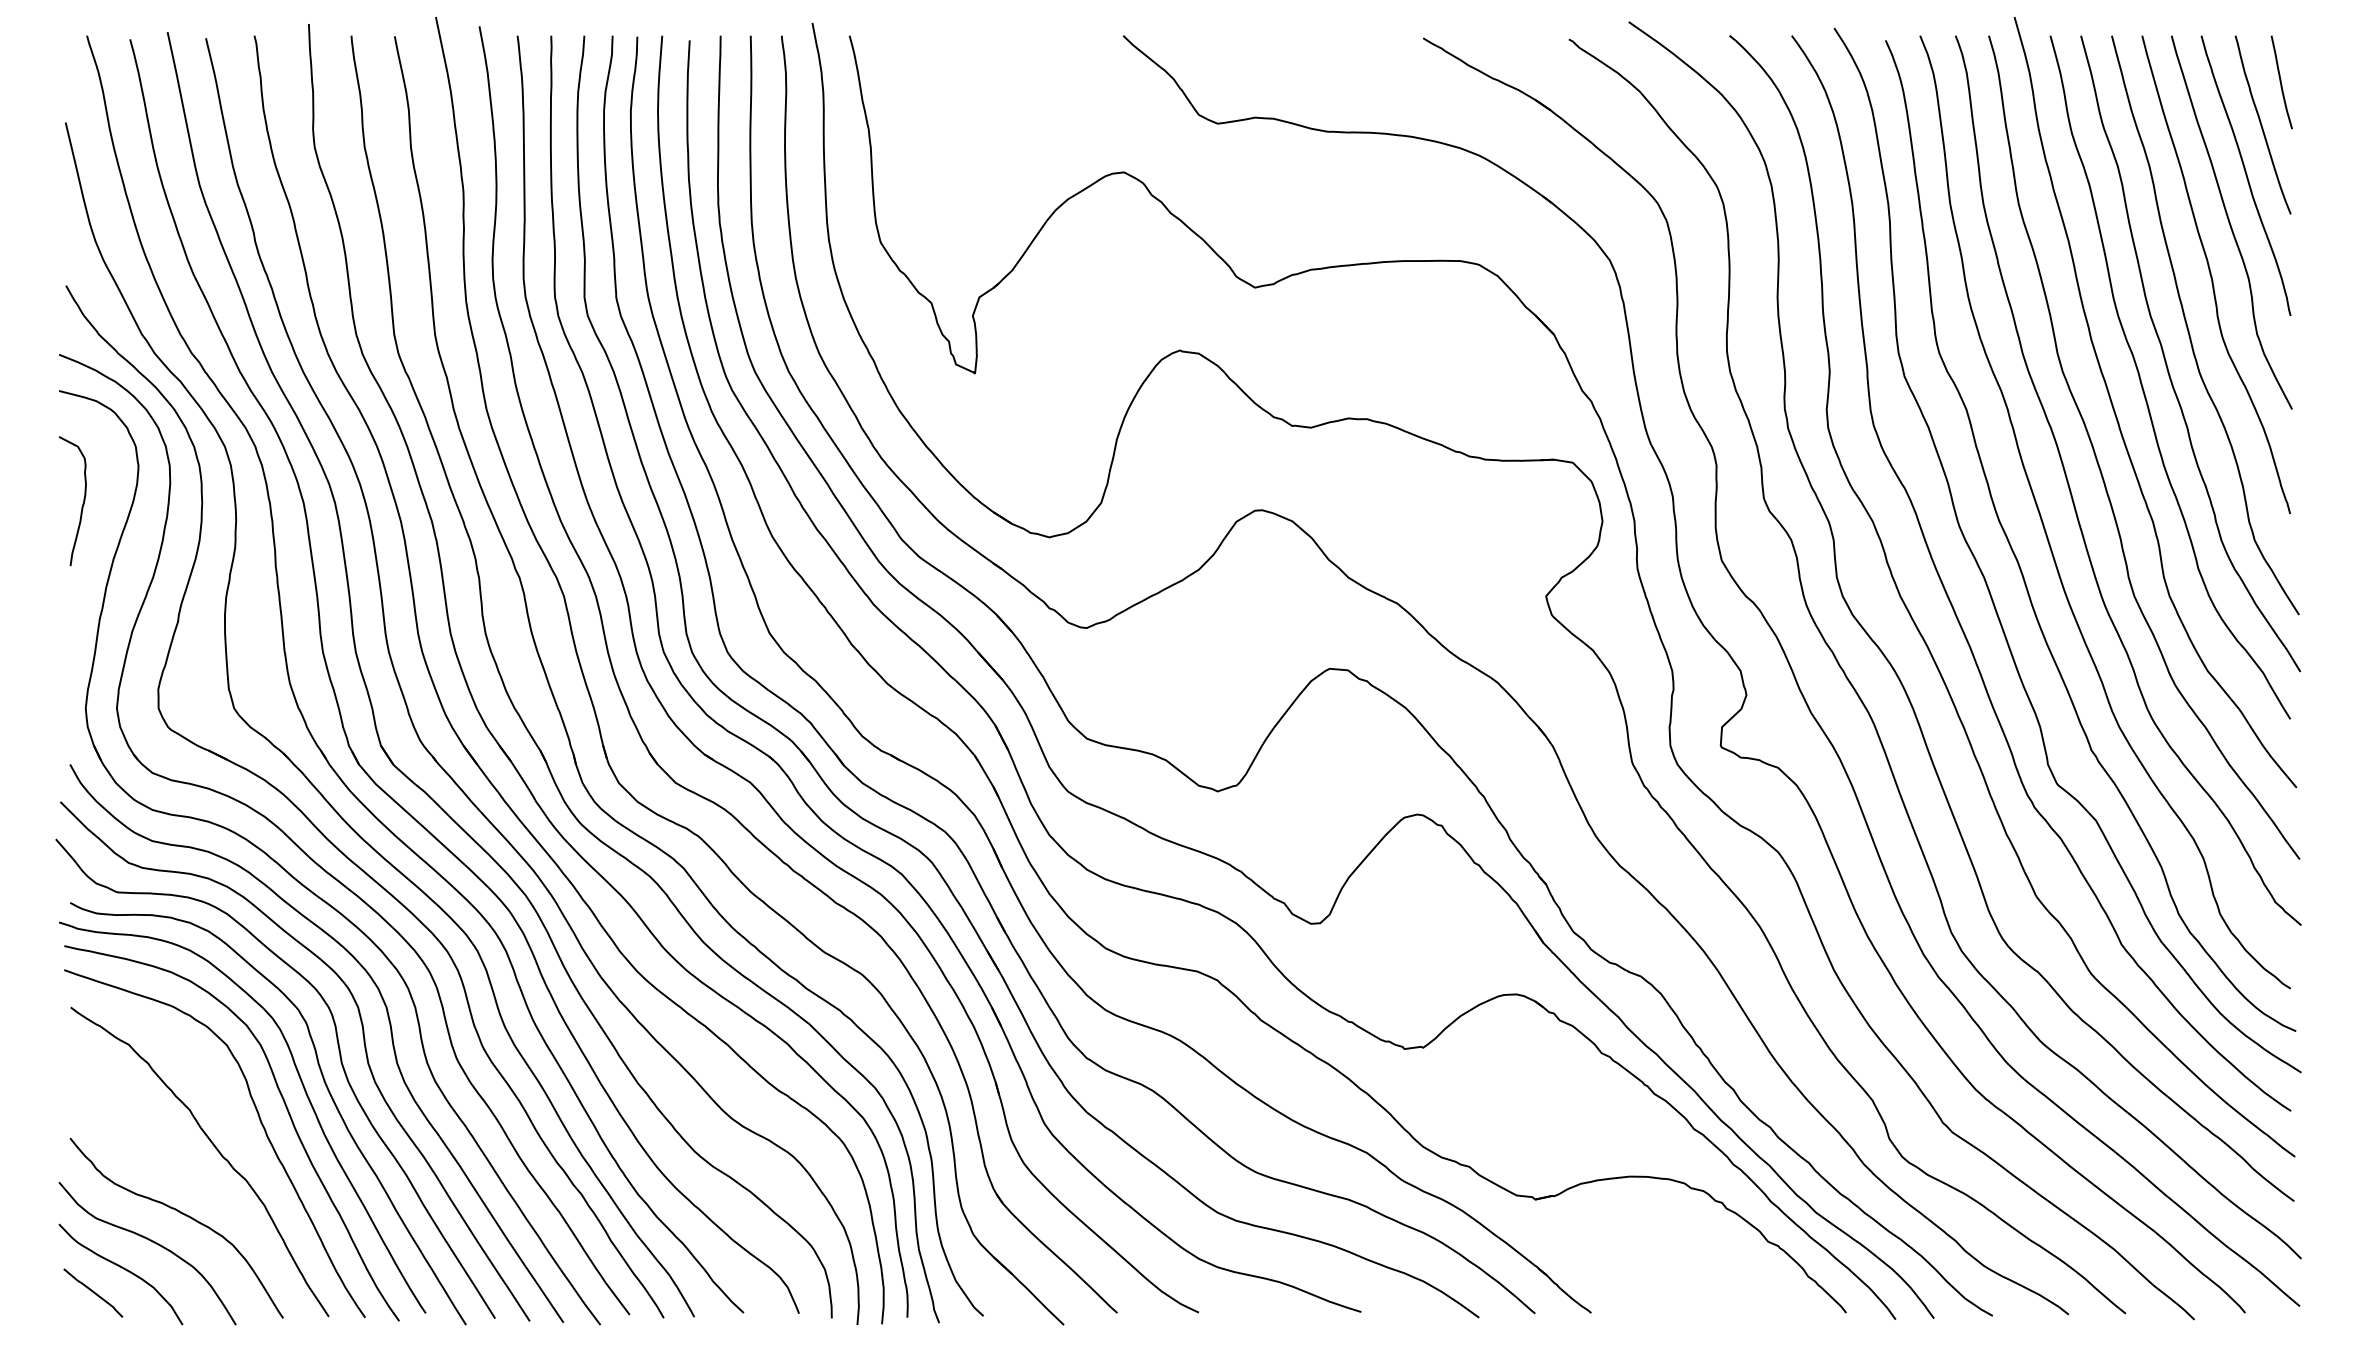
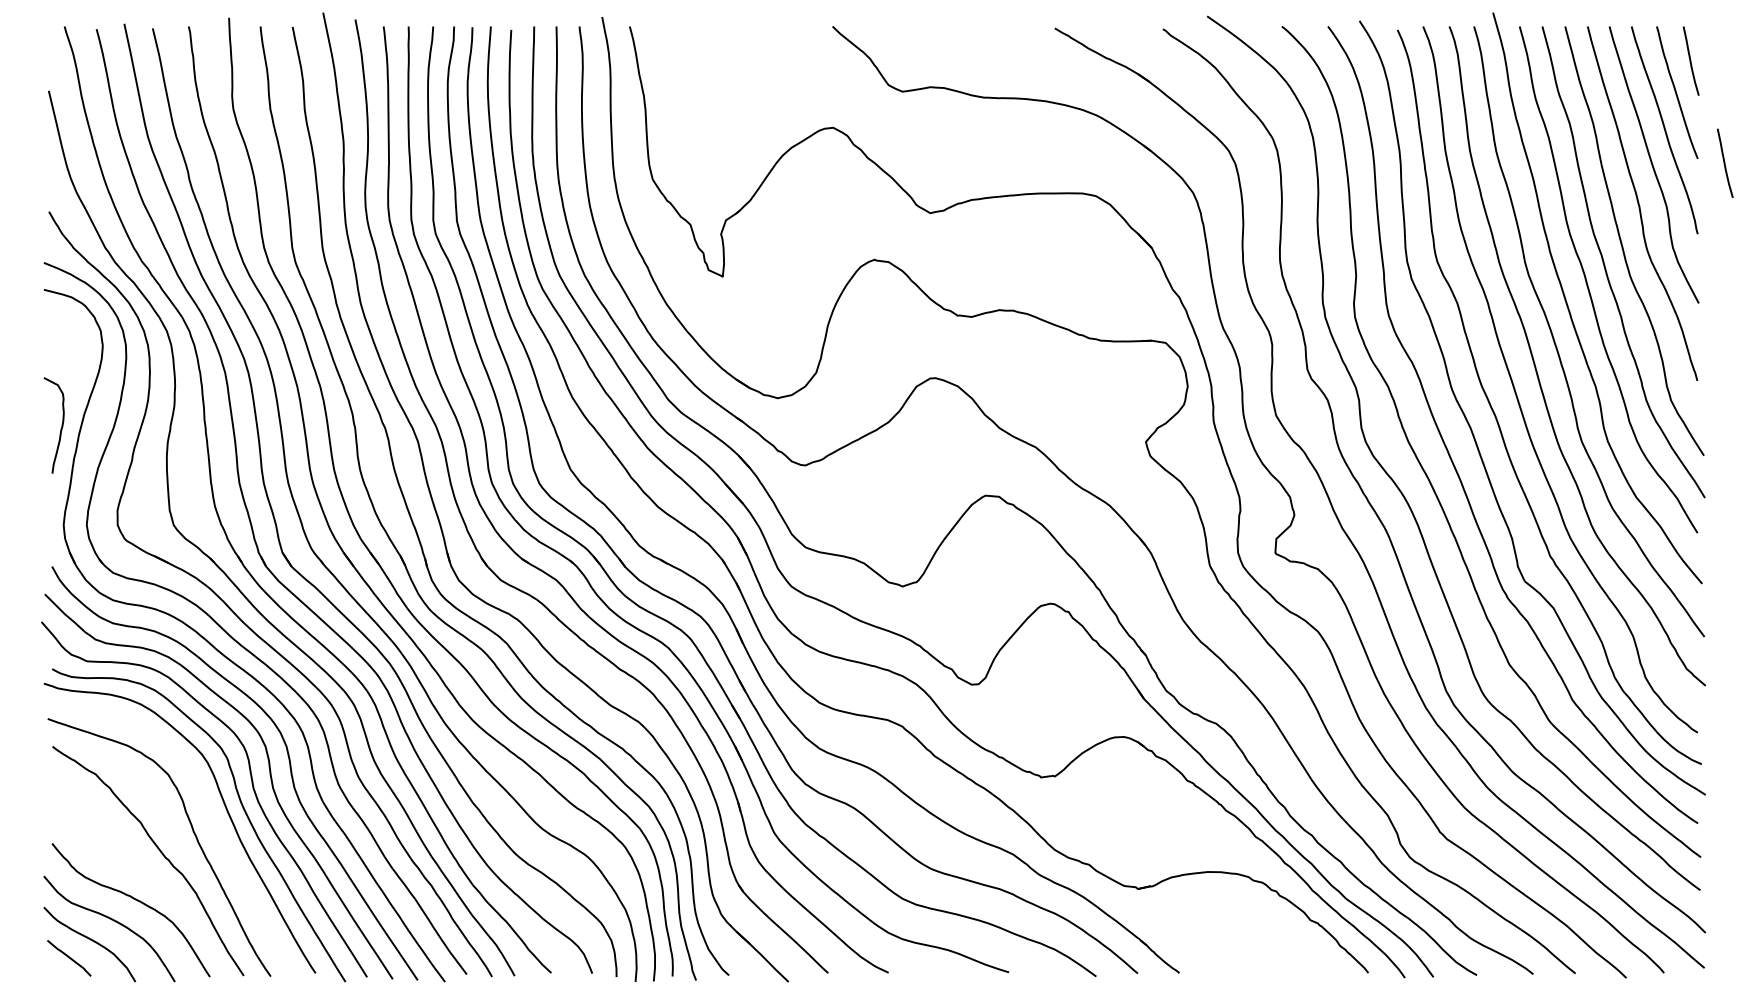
curve: (2327, 220) -> (1725, 163), added
curve: (82, 503) -> (61, 427), moved
curve: (287, 1112) -> (213, 824), removed

